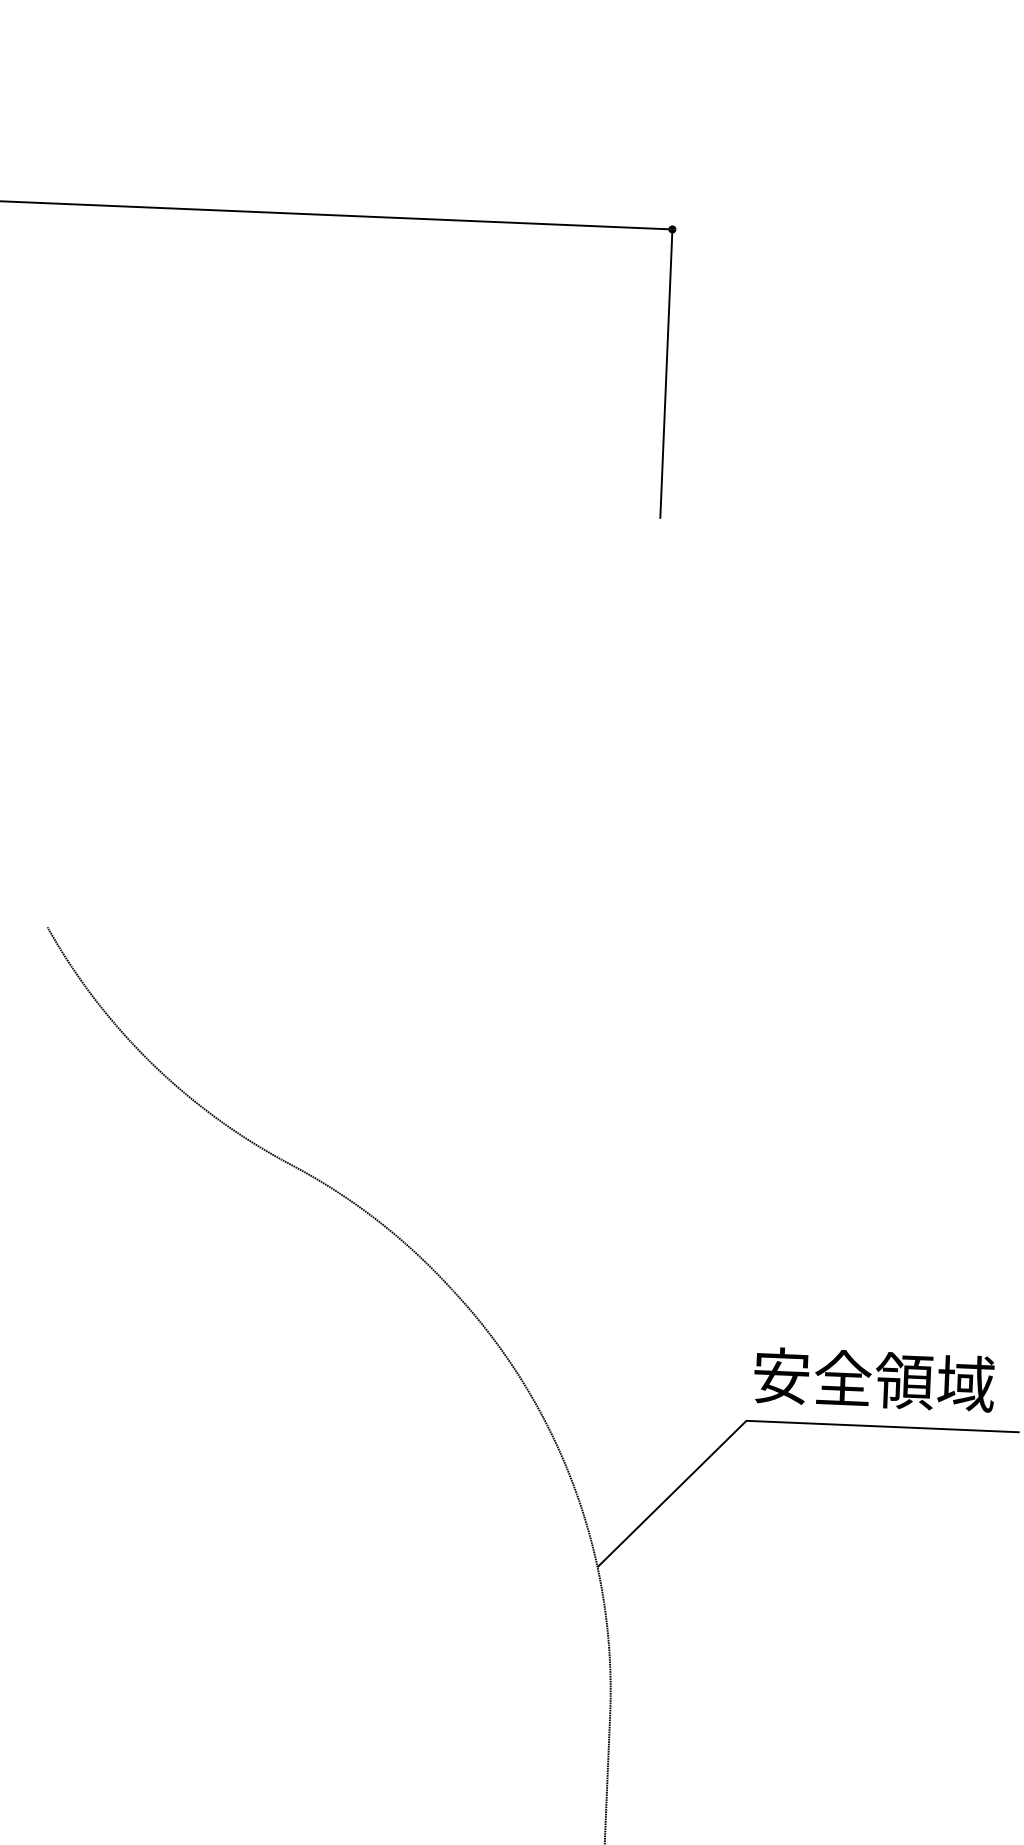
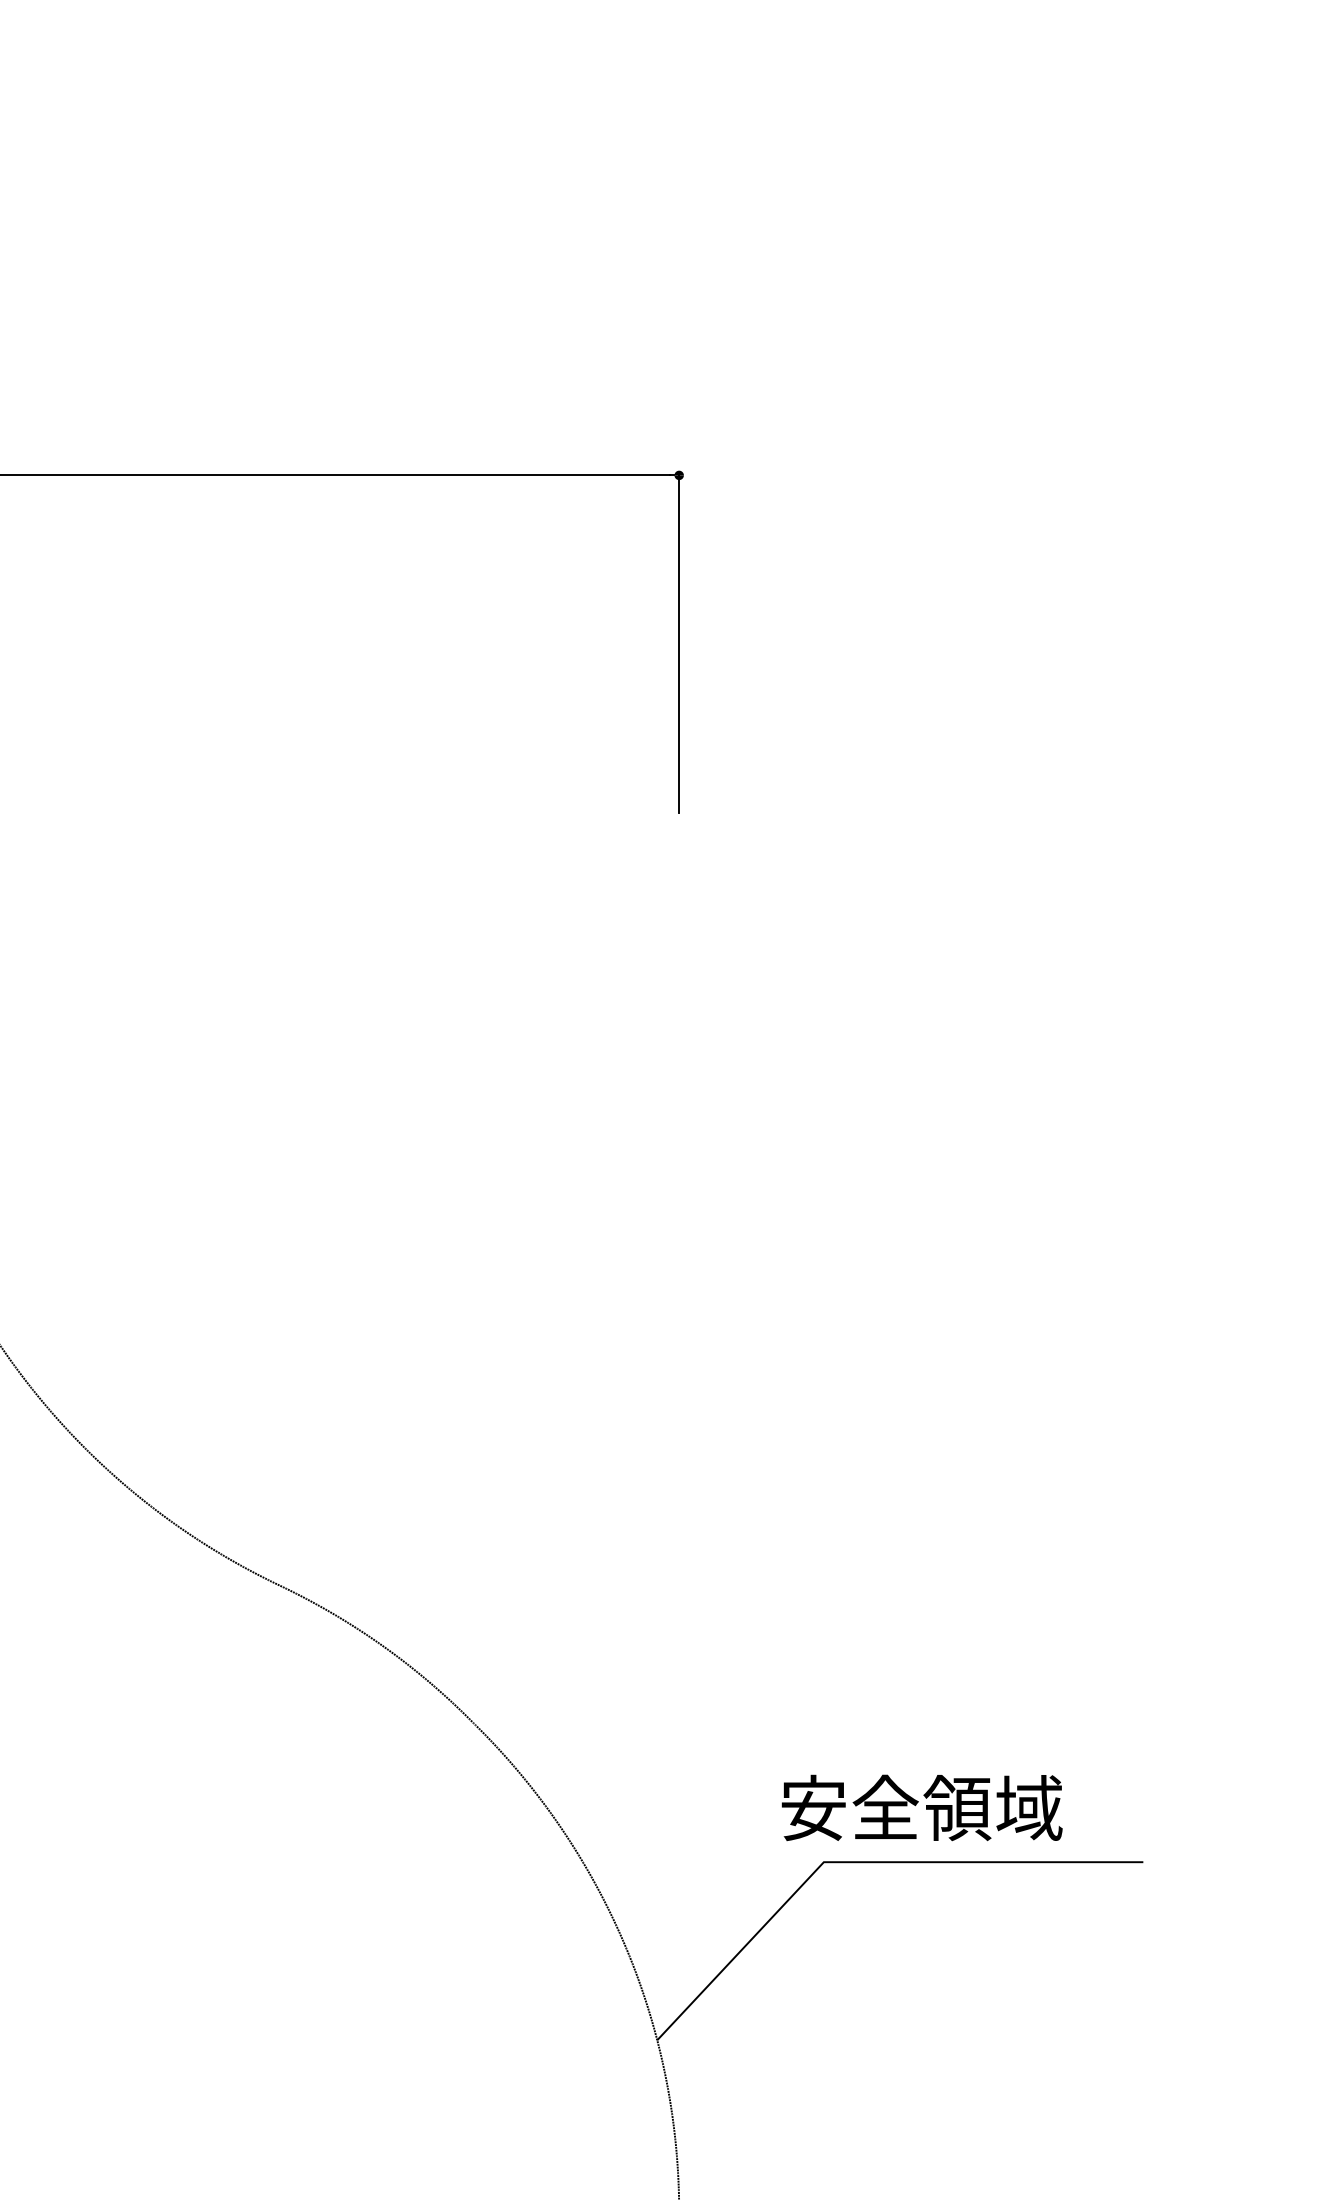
text: (873, 1379) -> (921, 1807), moved

